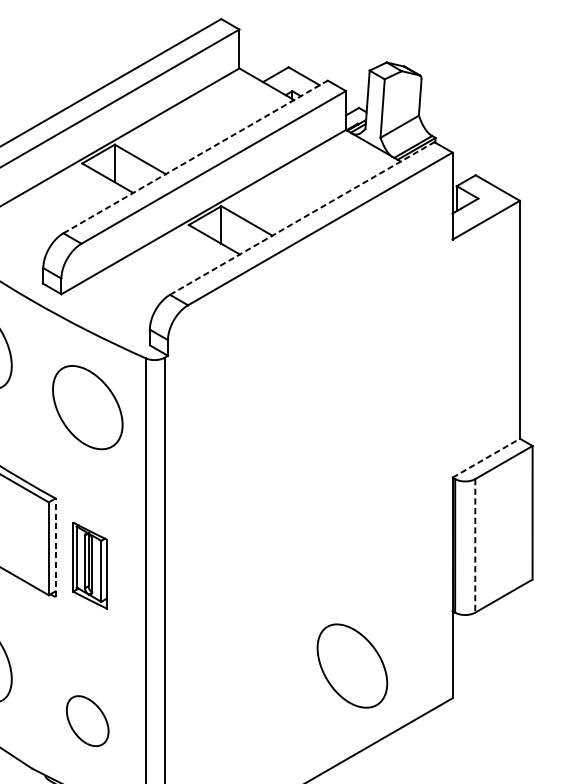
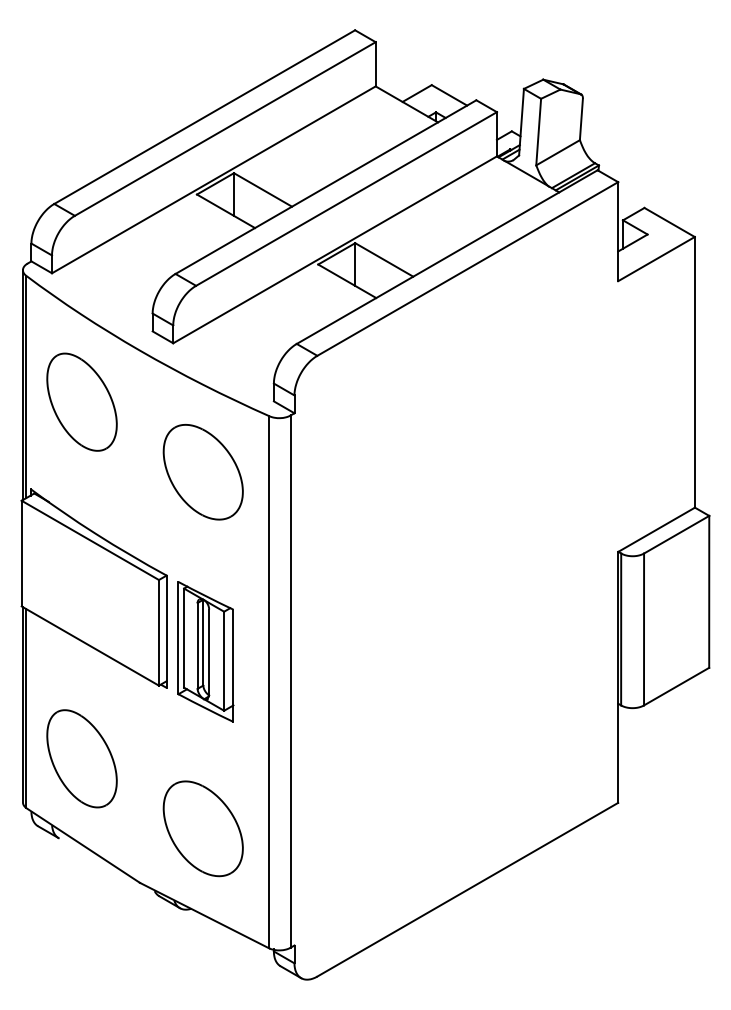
line: (195, 157) -> (325, 187), dashed -> solid
line: (302, 218) -> (447, 257), dashed -> solid
line: (486, 457) -> (656, 529), dashed -> solid
line: (475, 545) -> (644, 629), dashed -> solid
line: (55, 547) -> (166, 631), dashed -> solid
part: (89, 565) -> (205, 651), size x1.43
part: (351, 666) -> (503, 766), removed
part: (87, 720) -> (202, 828), size x1.67

